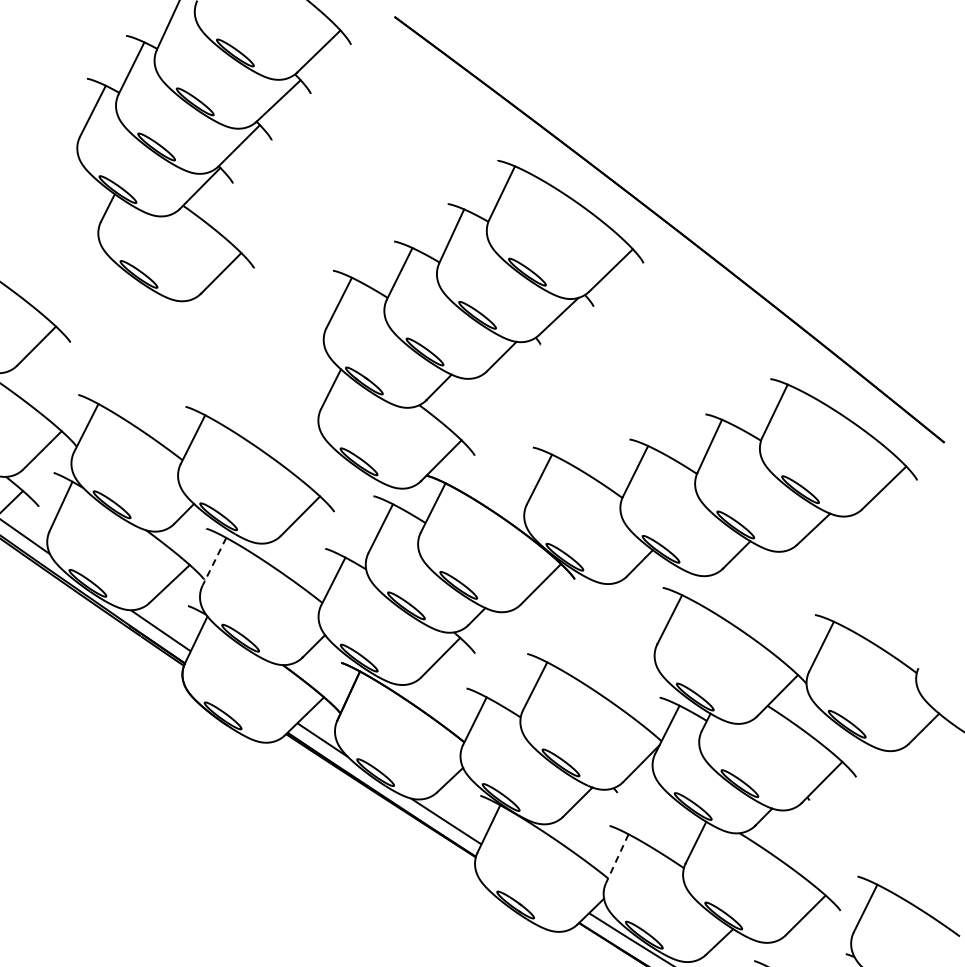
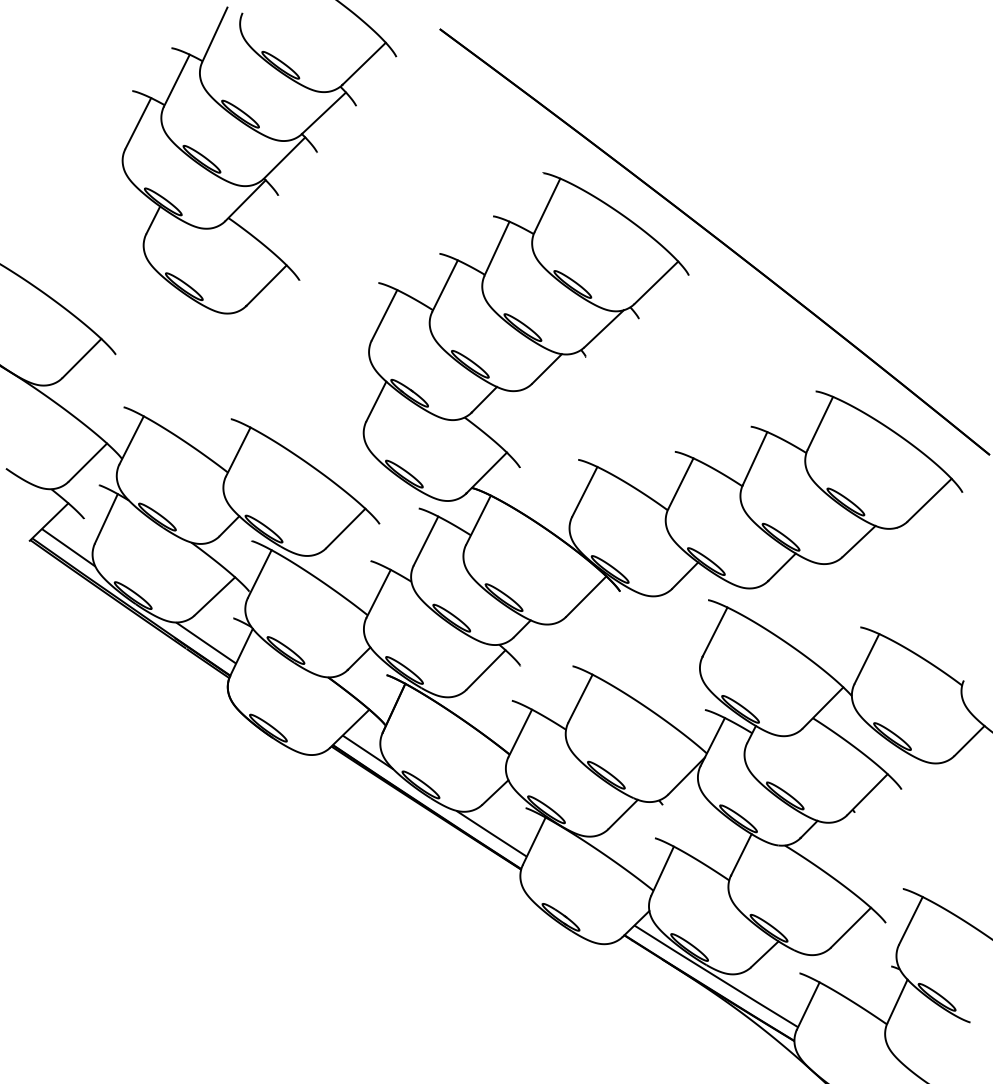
line: (214, 561) -> (259, 573), dashed -> solid
line: (617, 858) -> (662, 870), dashed -> solid

